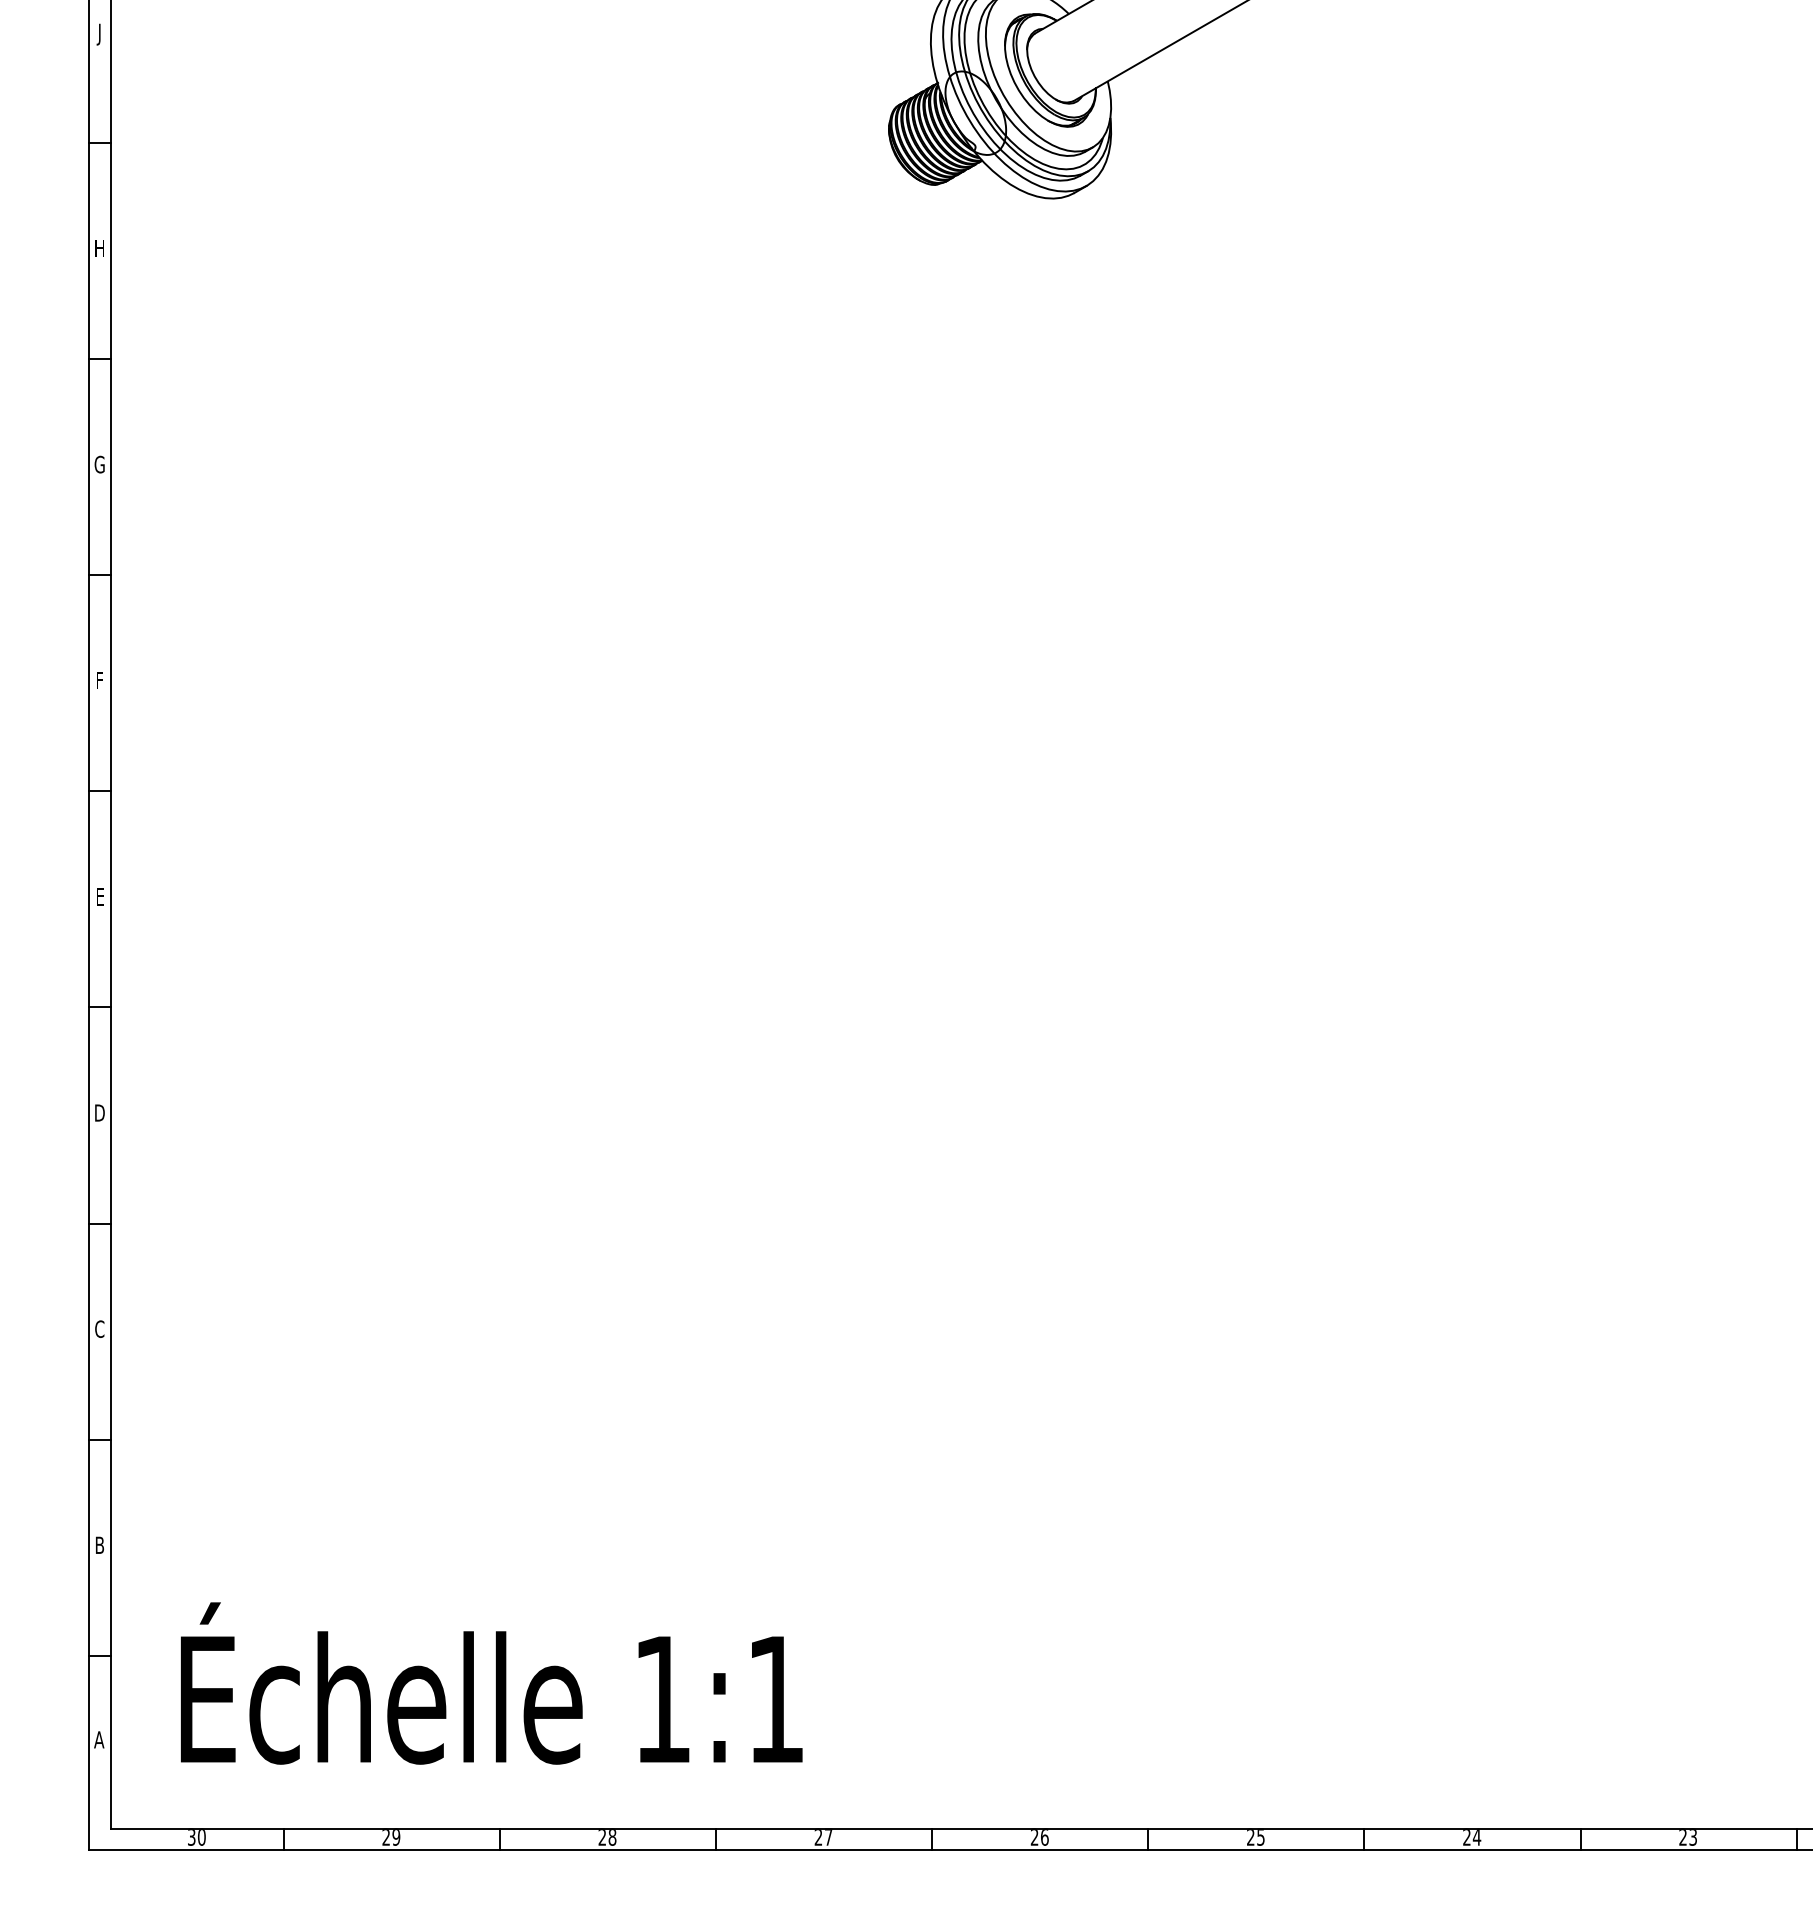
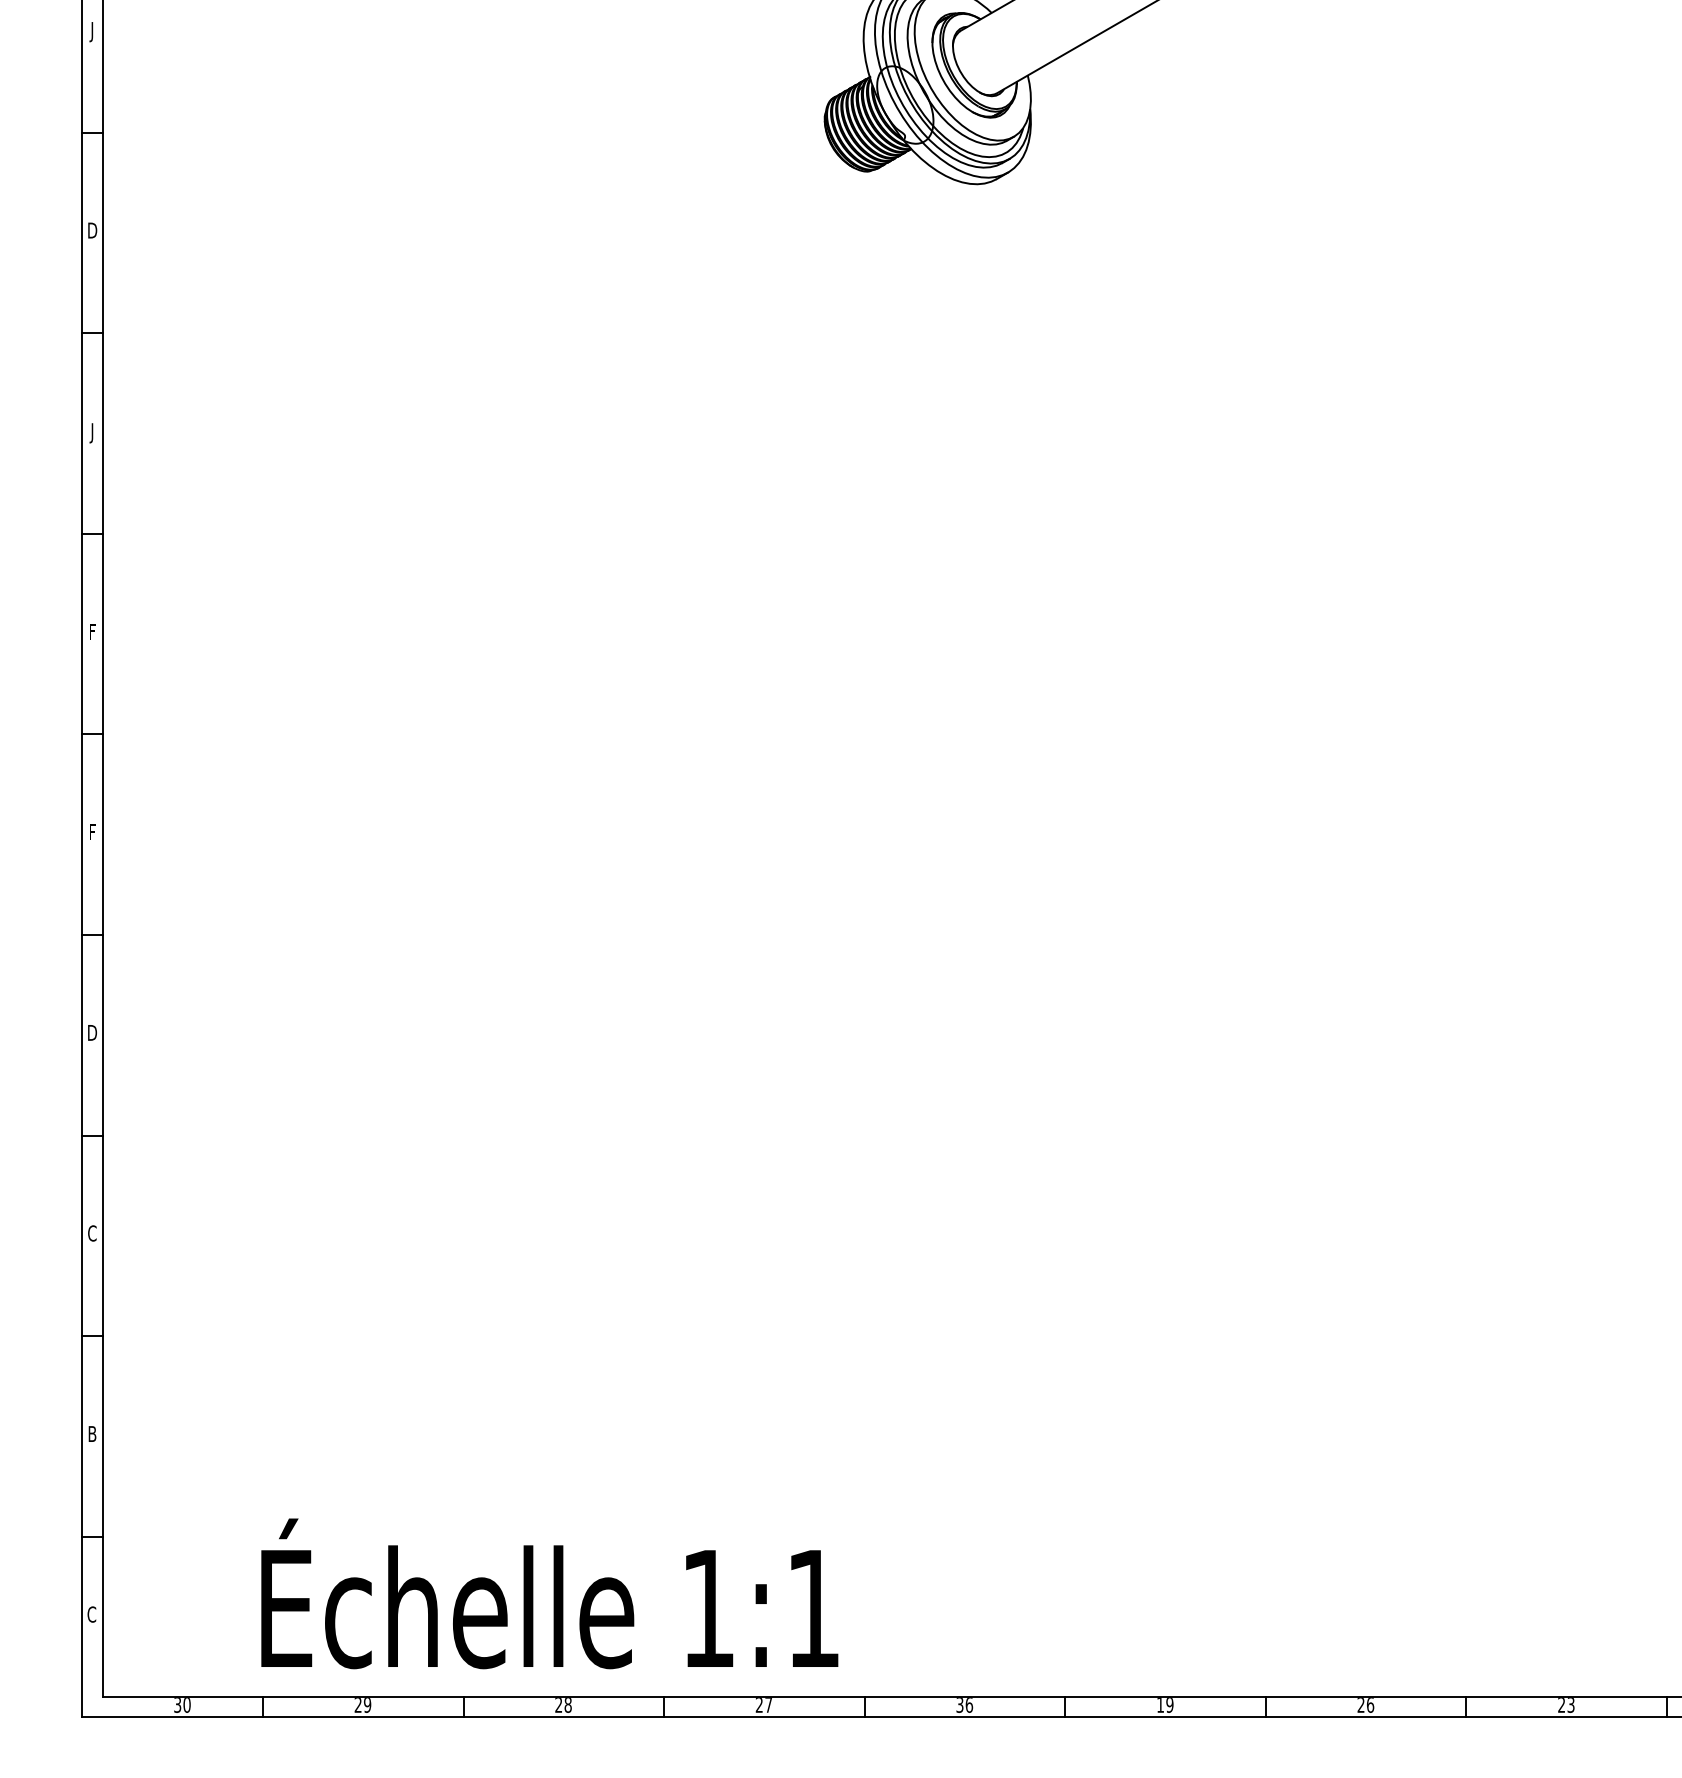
text: (99, 248) -> (92, 230), H -> D
text: (99, 466) -> (92, 432), G -> J
text: (100, 897) -> (93, 832), E -> F
text: (491, 1683) -> (549, 1593), moved
text: (99, 1739) -> (92, 1614), A -> C
text: (1034, 1837) -> (959, 1705), 26 -> 36
text: (1255, 1837) -> (1164, 1705), 25 -> 19
text: (1476, 1837) -> (1369, 1705), 24 -> 26

